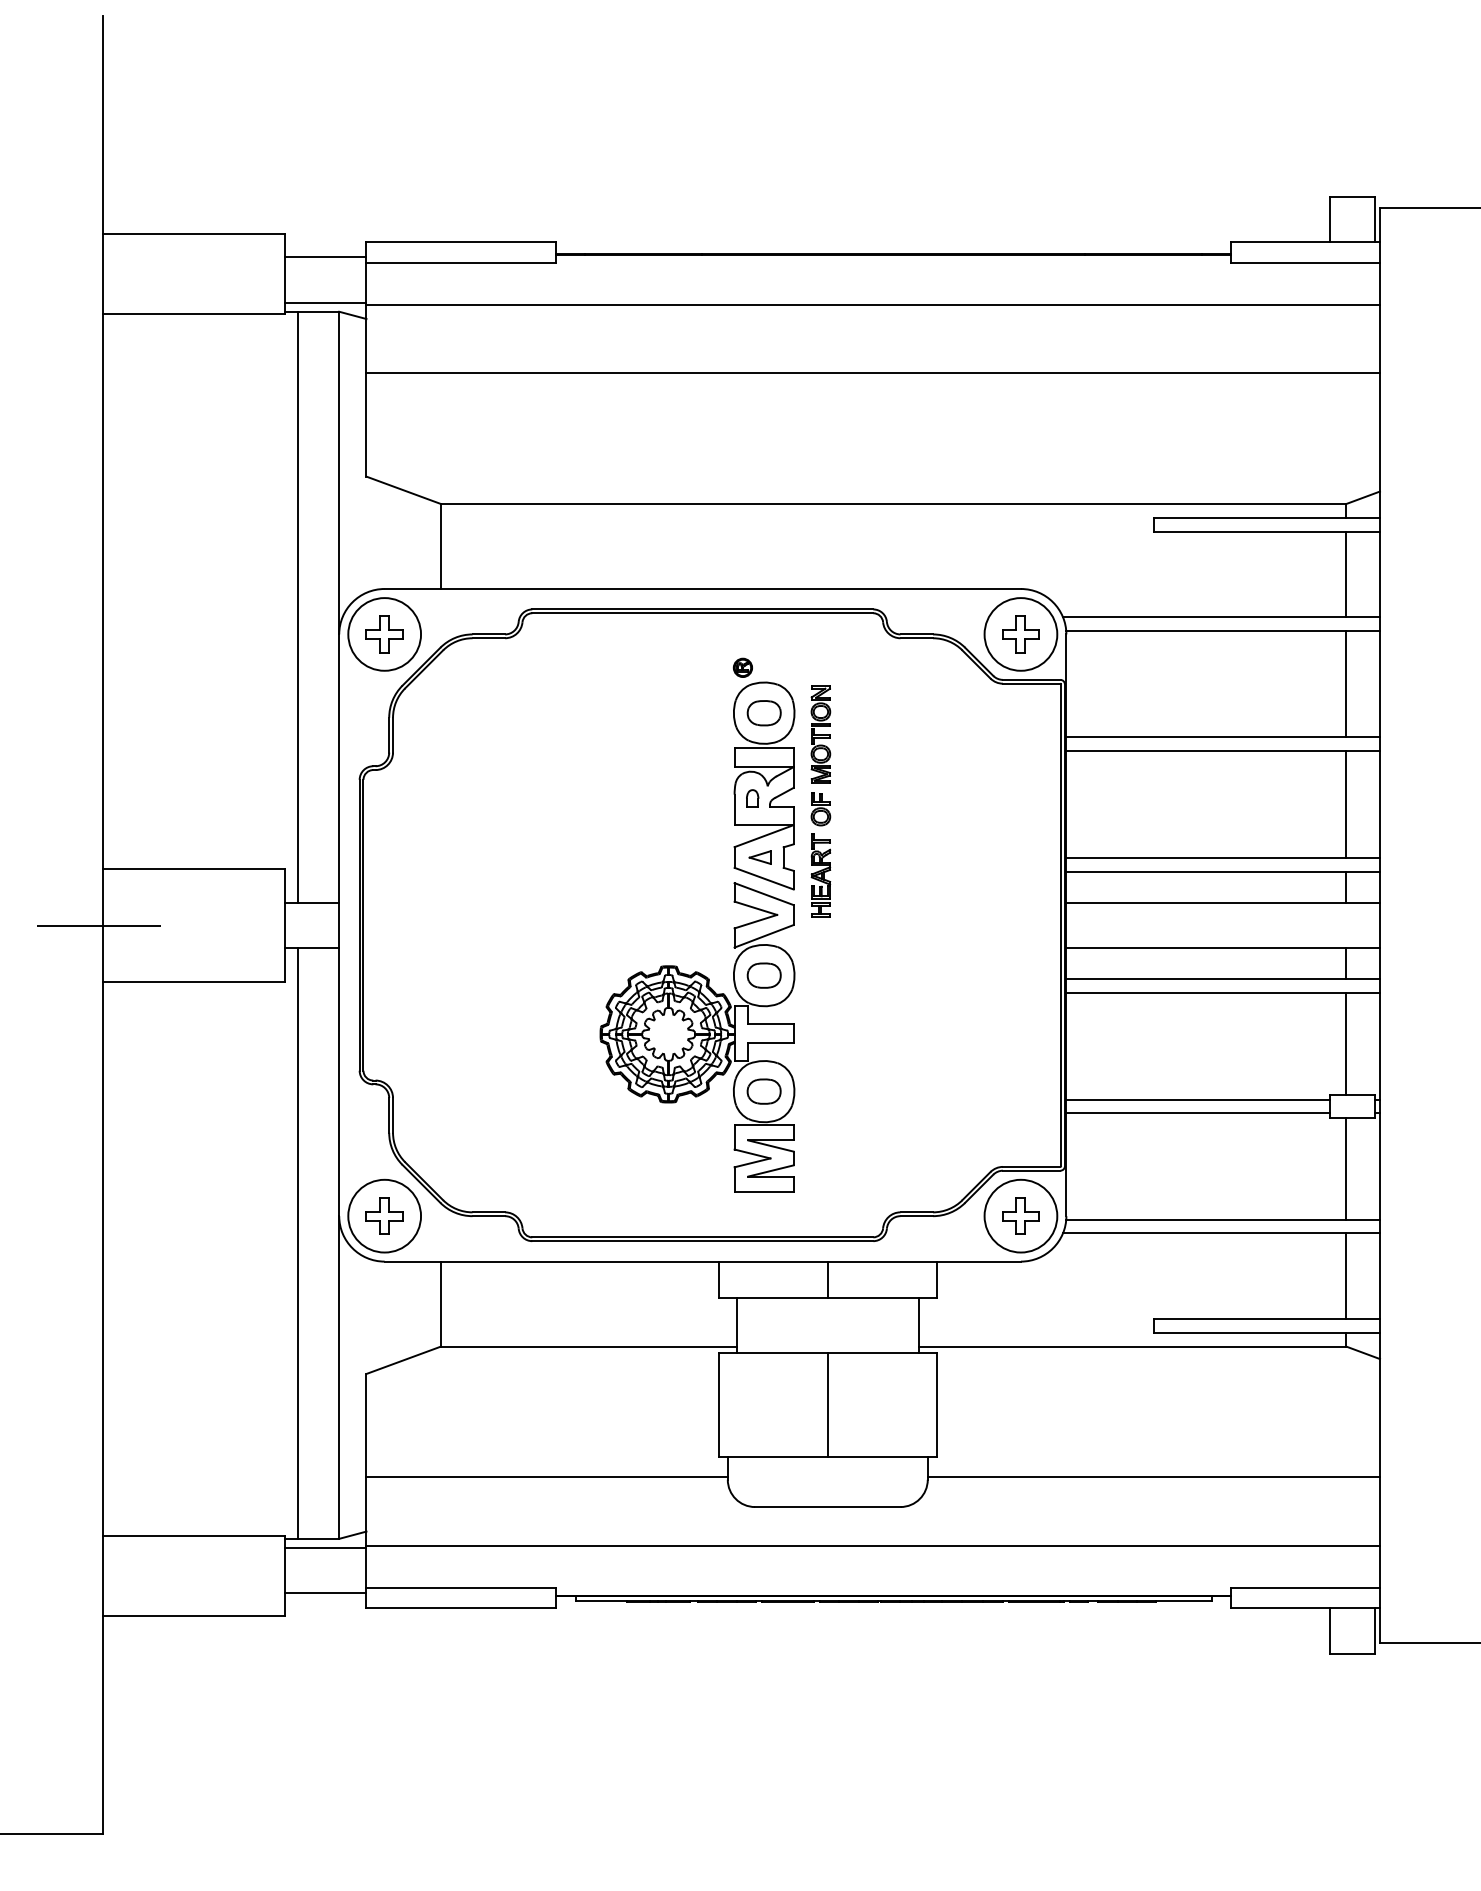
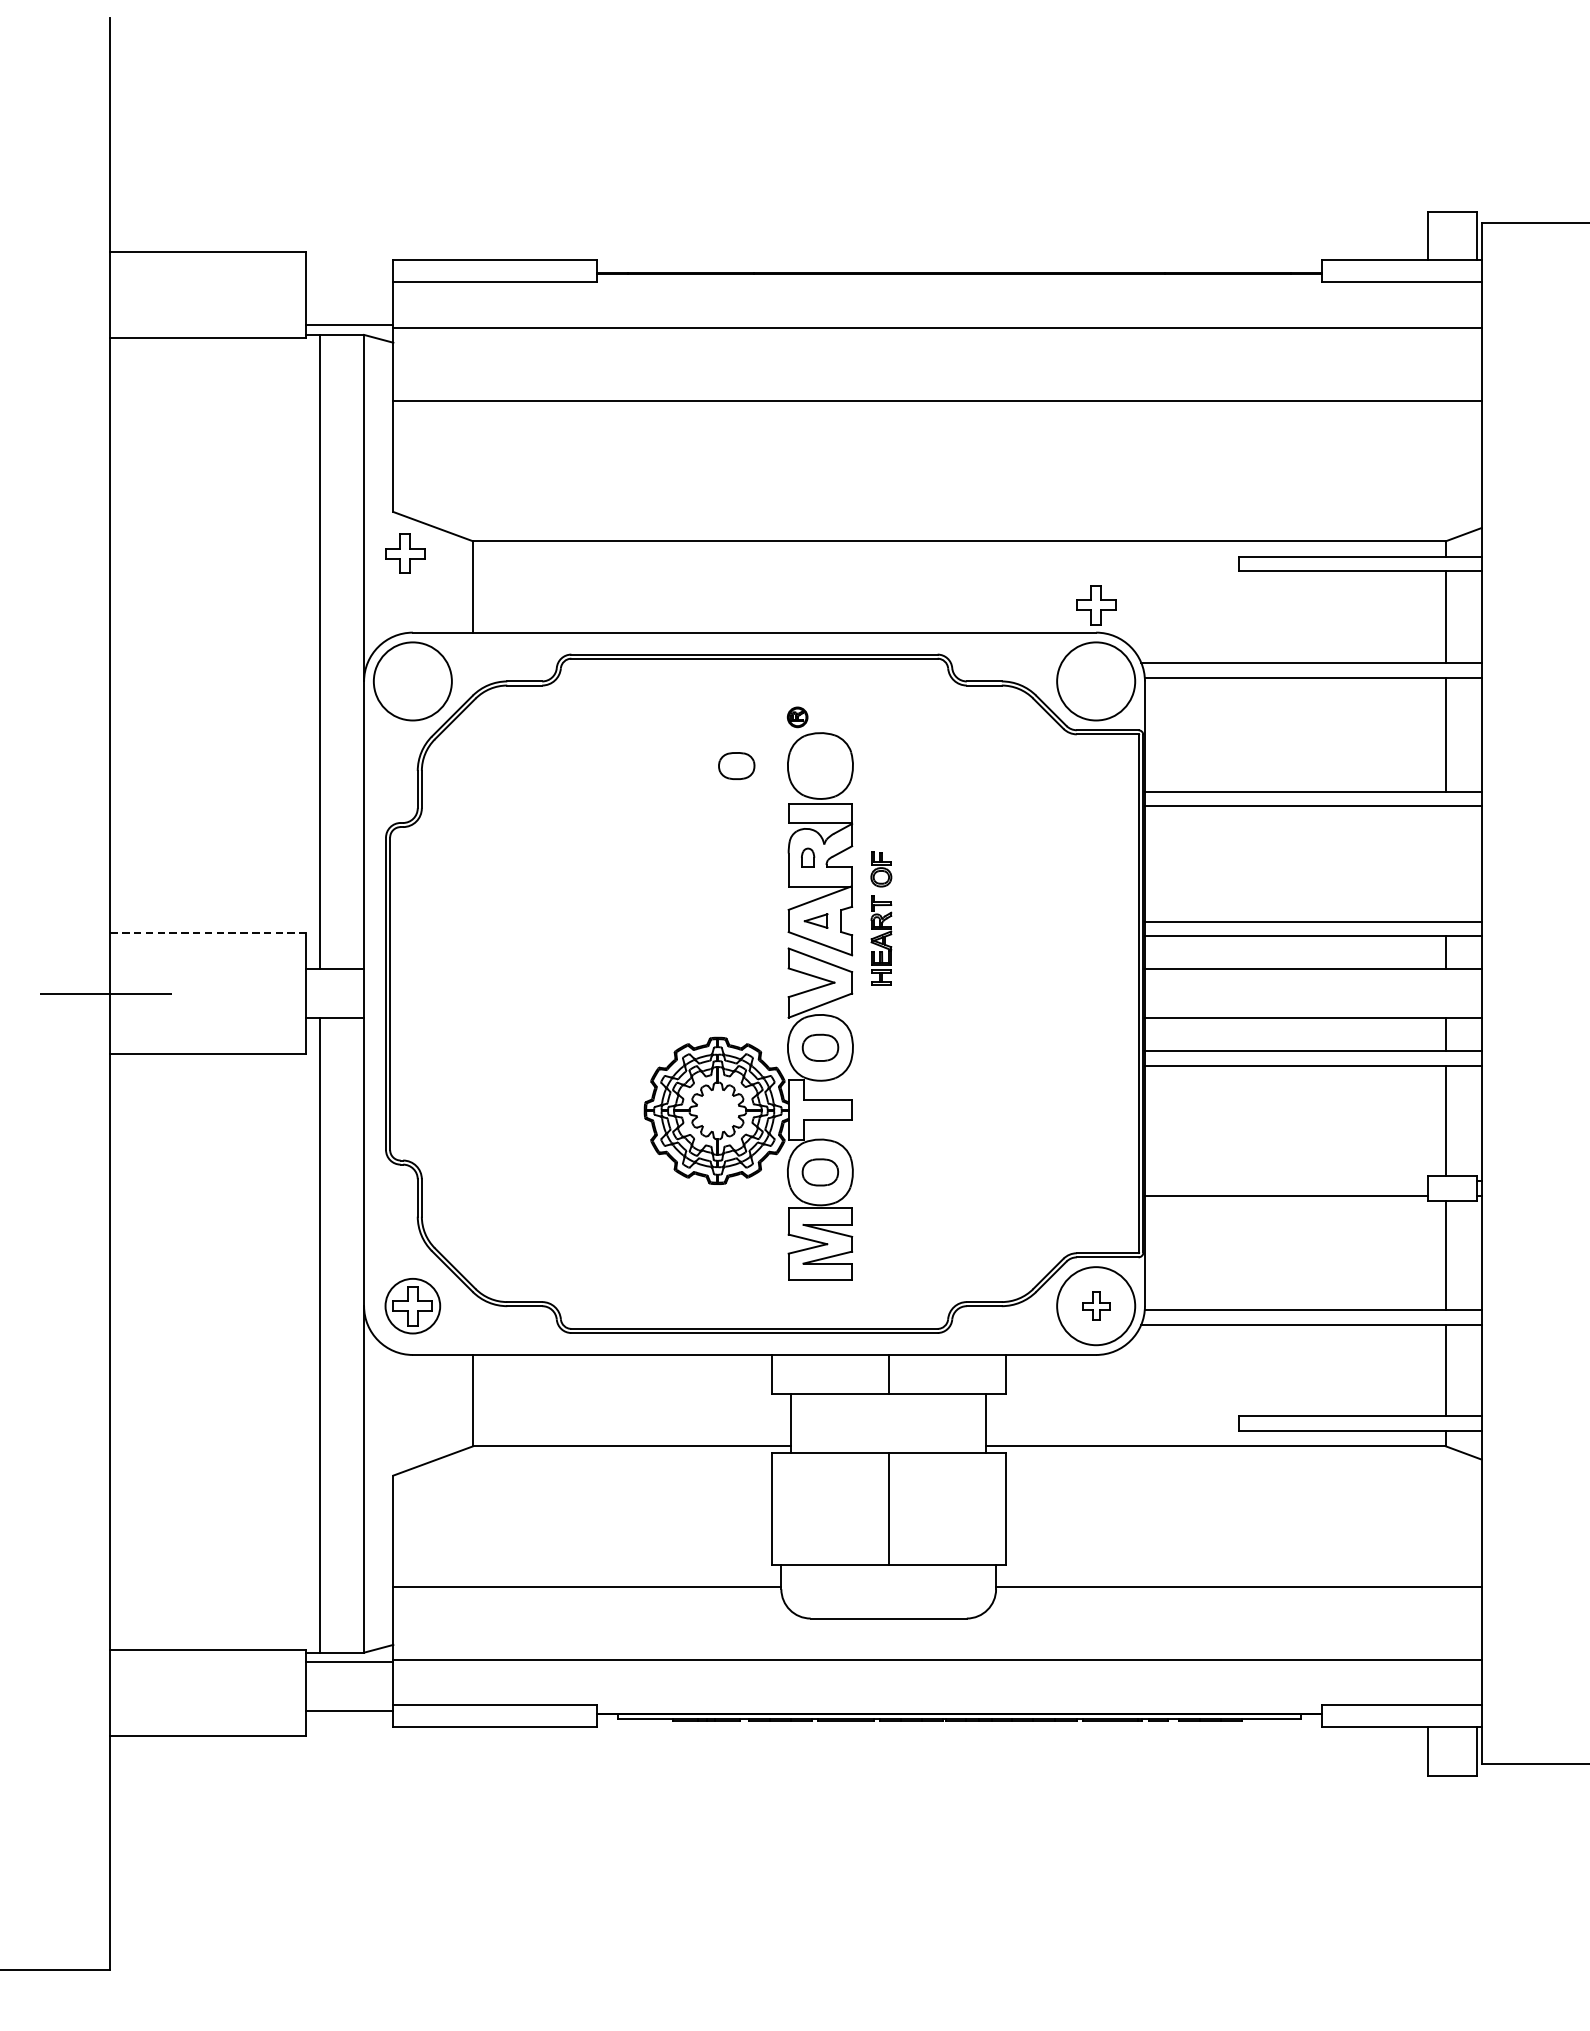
line: (325, 257) -> (349, 276), removed
part: (384, 634) -> (405, 553), moved
part: (1020, 634) -> (1095, 605), moved
part: (763, 713) -> (735, 766), moved
part: (820, 734) -> (880, 788), removed
line: (1346, 804) -> (1445, 864), removed
line: (193, 869) -> (207, 933), solid -> dashed
line: (1197, 1099) -> (1285, 1180), removed
circle: (384, 1215) -> (412, 1305), size x0.7
part: (1020, 1215) -> (1095, 1305), size x0.7

